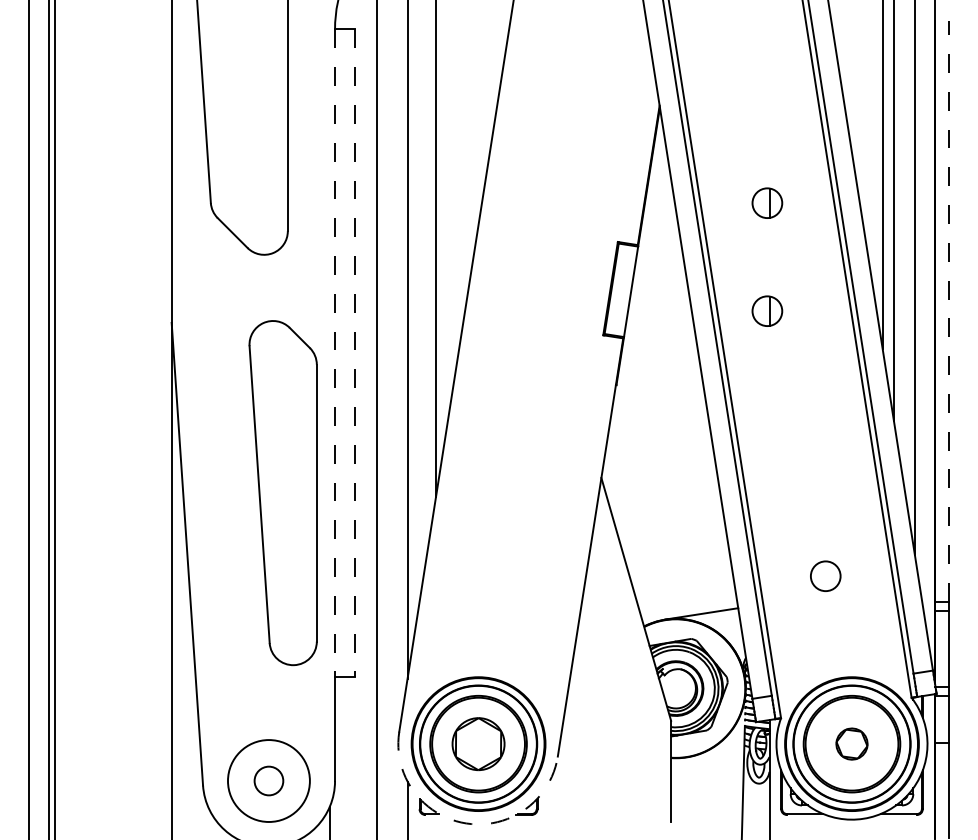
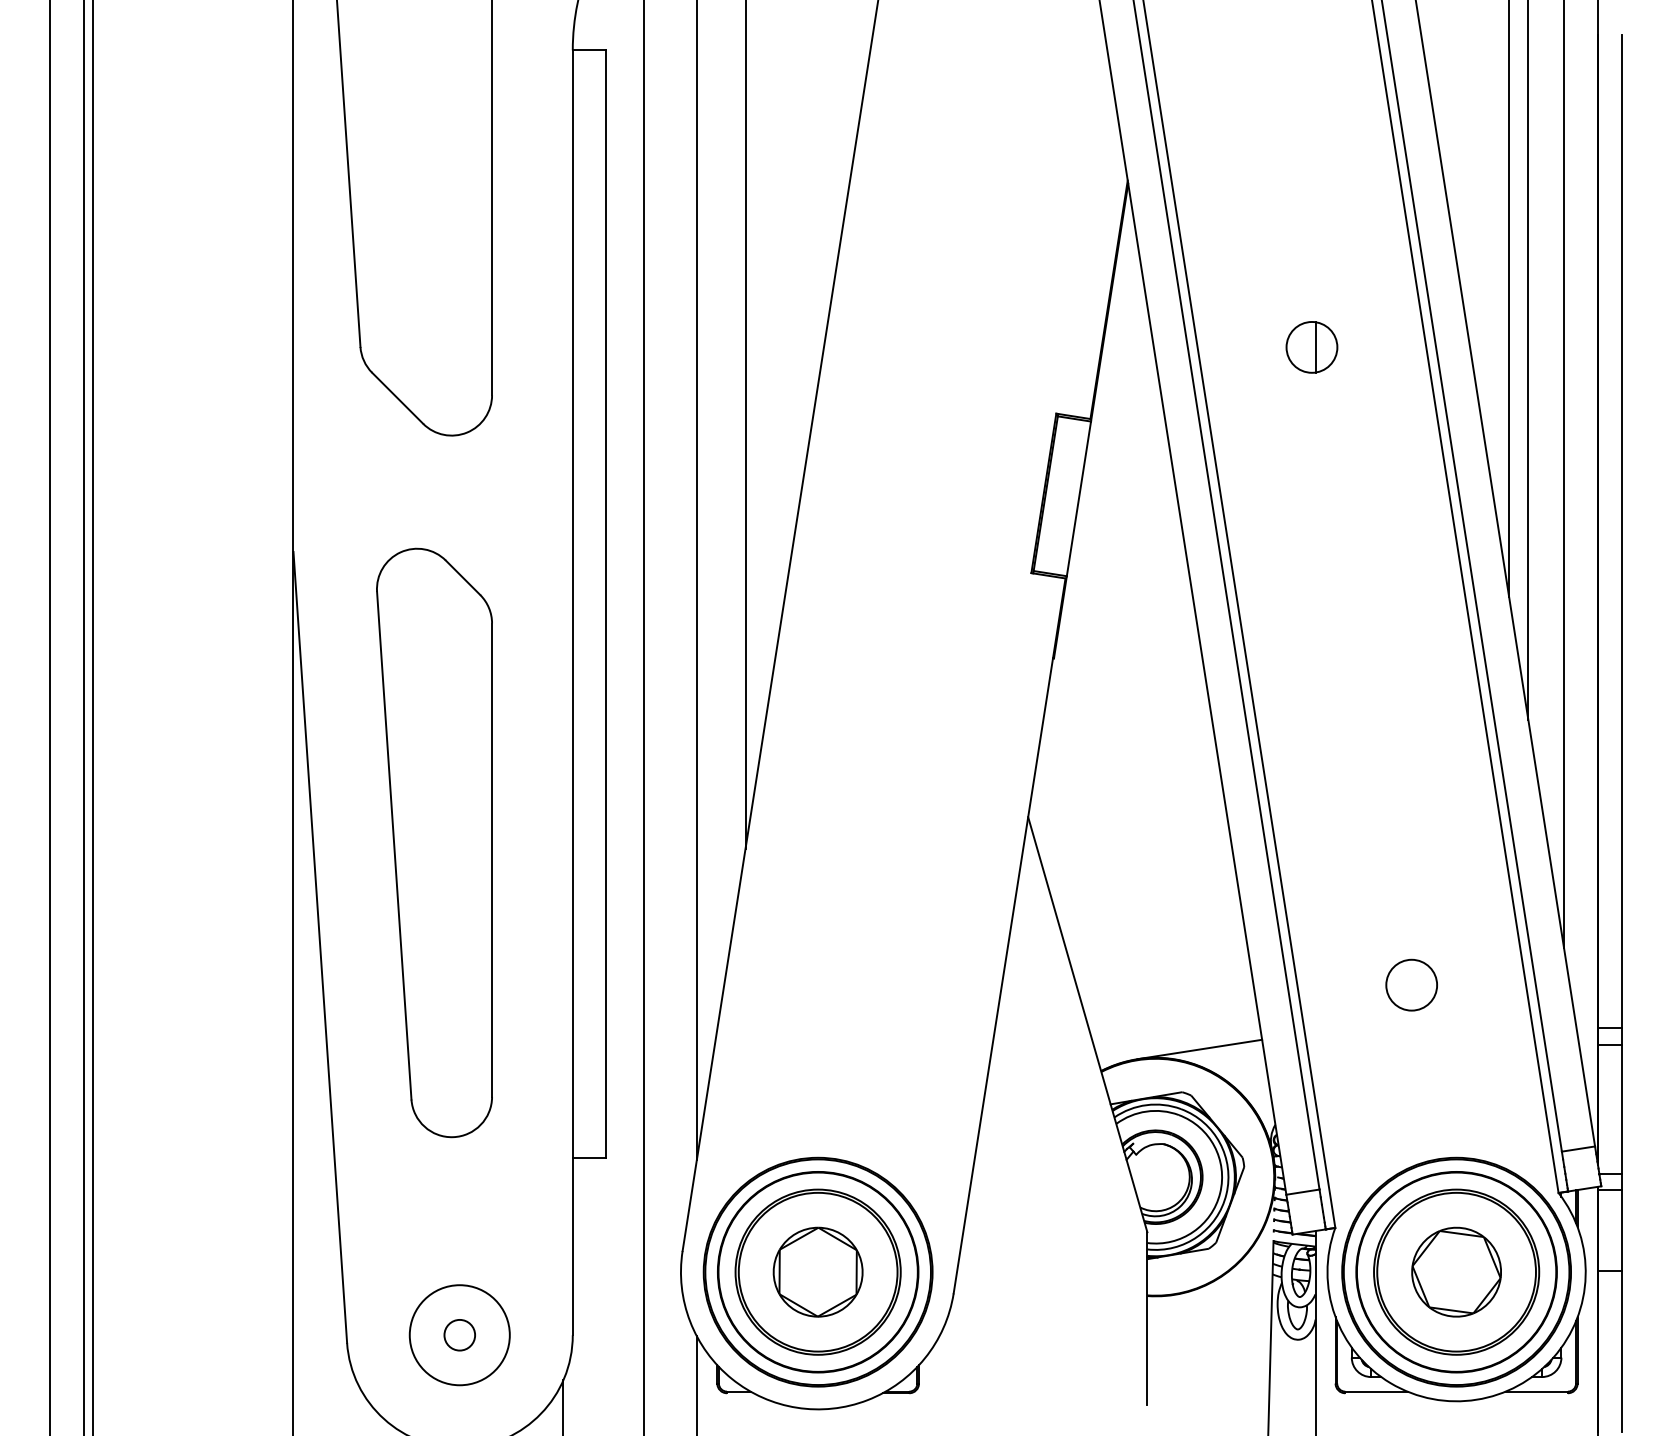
part: (767, 310) -> (1312, 530), removed
line: (948, 310) -> (1621, 530), dashed -> solid
line: (335, 353) -> (573, 604), dashed -> solid
line: (354, 353) -> (606, 604), dashed -> solid
part: (282, 493) -> (433, 843), moved
part: (851, 743) -> (1455, 1271), size x1.67
circle: (268, 780) -> (459, 1334), size x0.62
circle: (268, 780) -> (459, 1334), size x0.71
arc: (466, 823) -> (797, 1407), dashed -> solid

